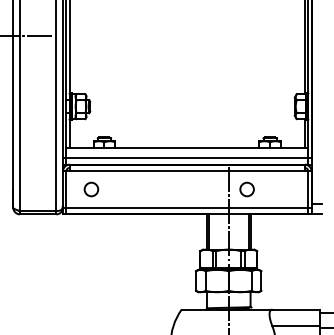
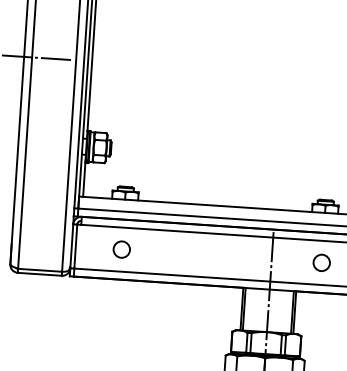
circle: (91, 189) -> (121, 249), moved
circle: (246, 189) -> (320, 262), moved

